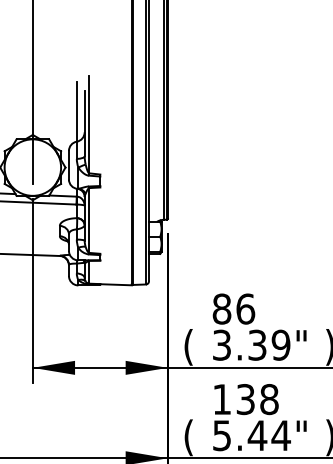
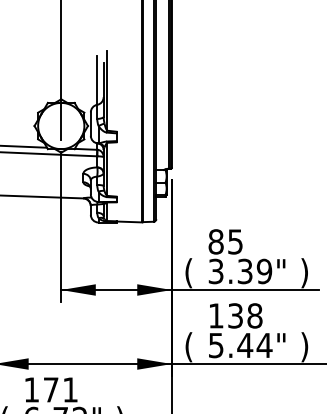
text: (245, 308) -> (235, 241), 86 -> 85

